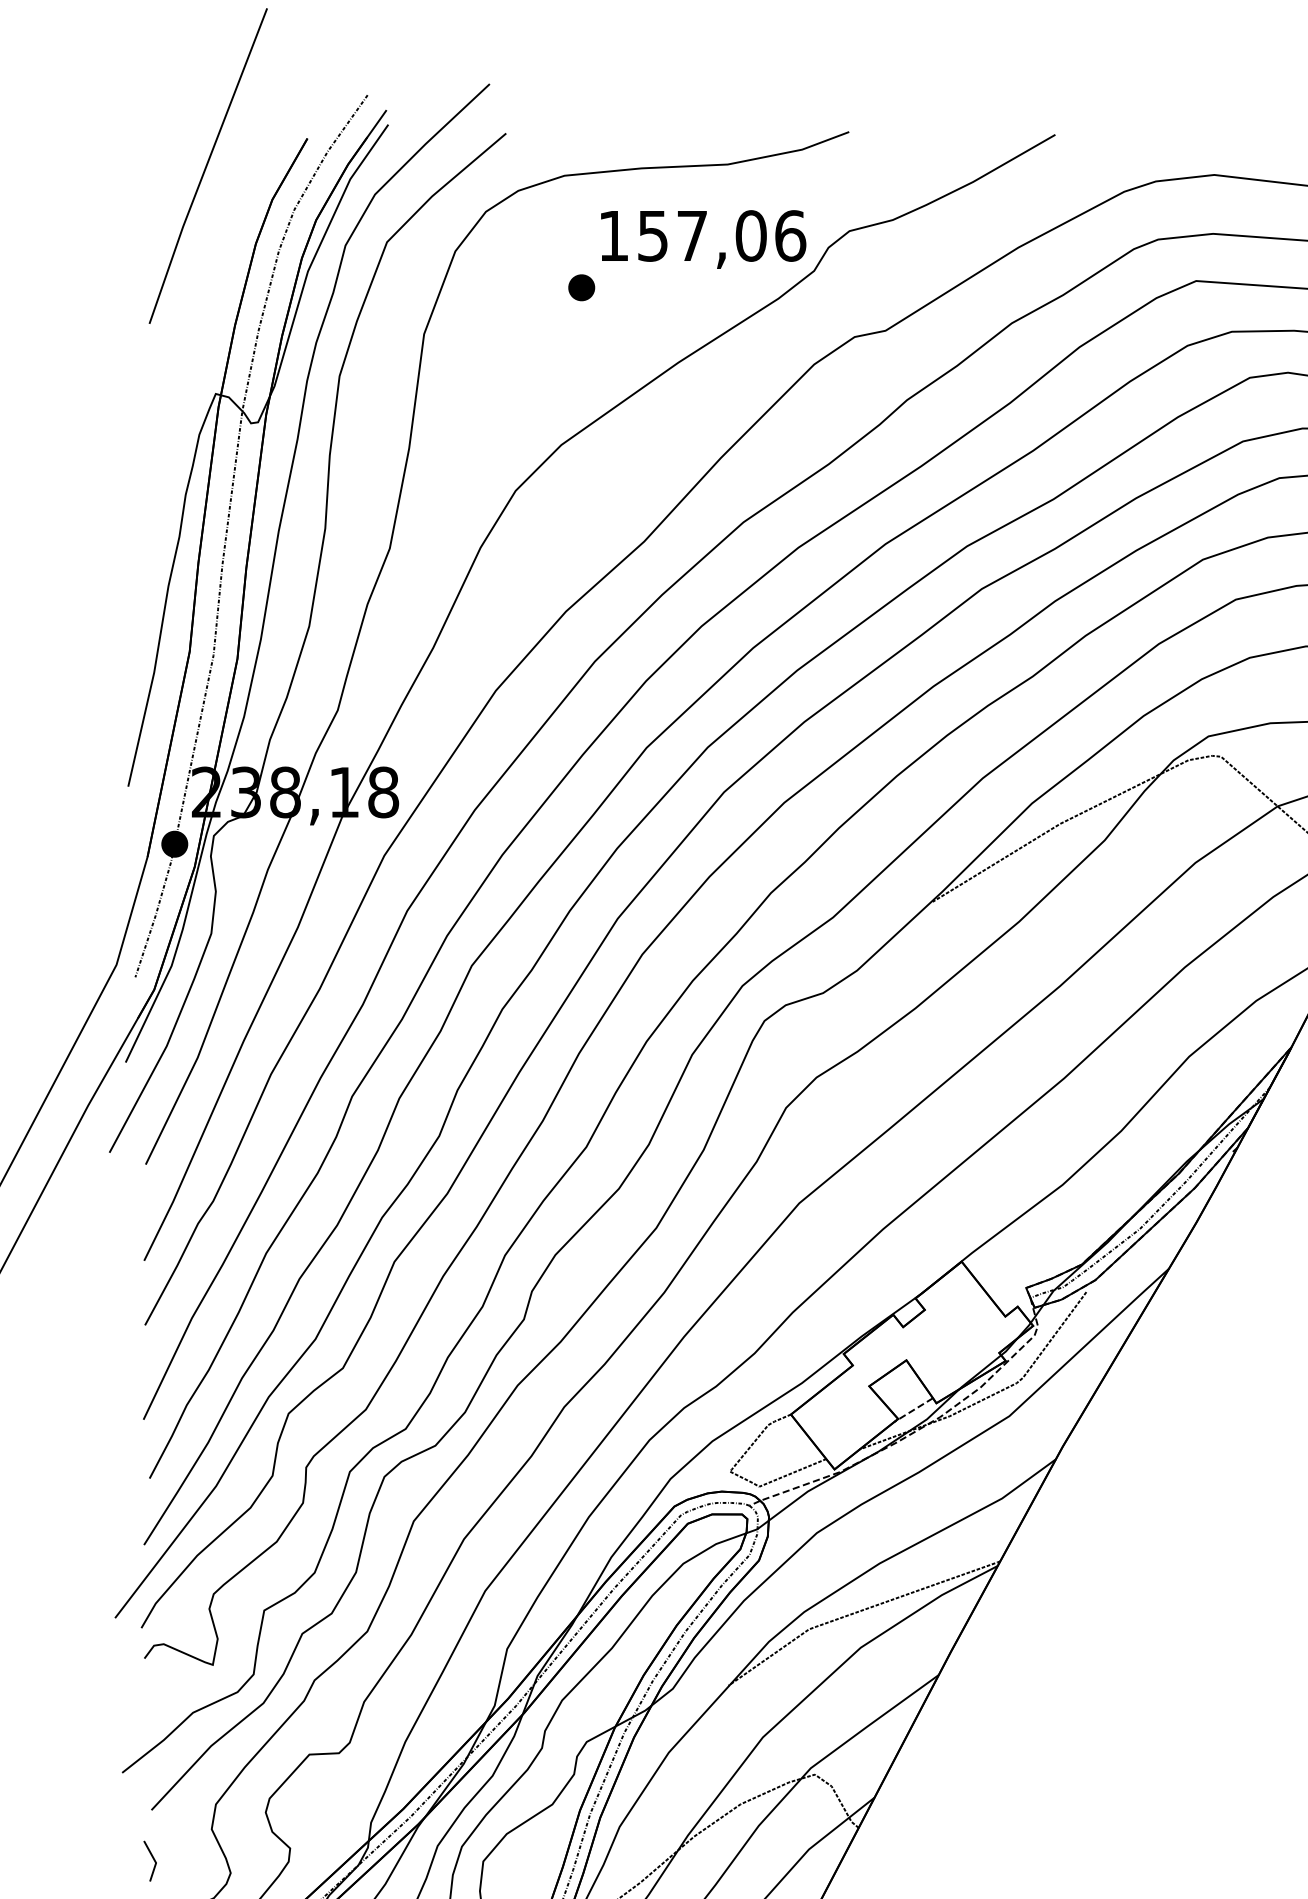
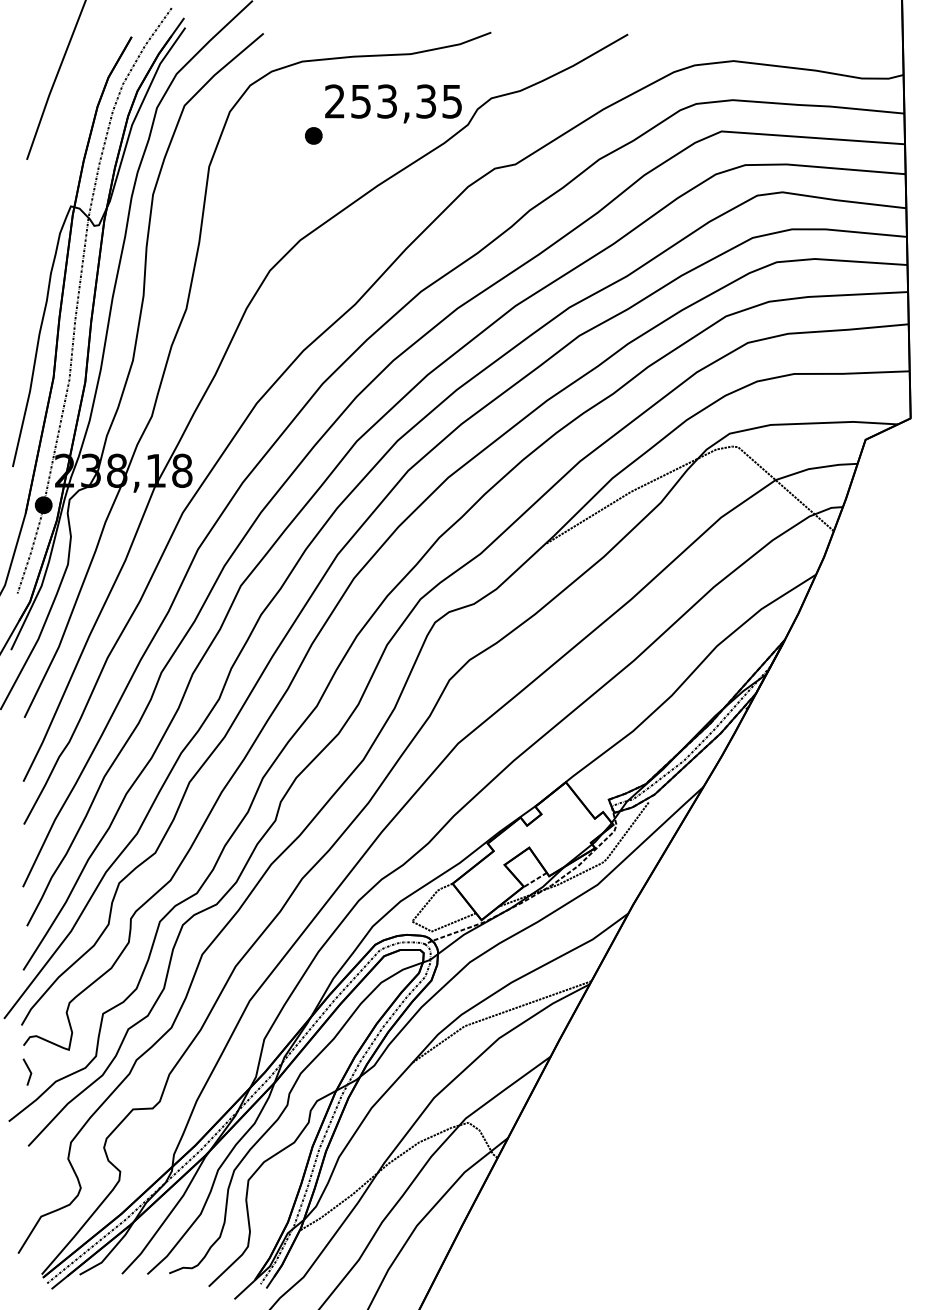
text: (701, 235) -> (393, 101), 157,06 -> 253,35
line: (151, 1858) -> (28, 1070), moved

